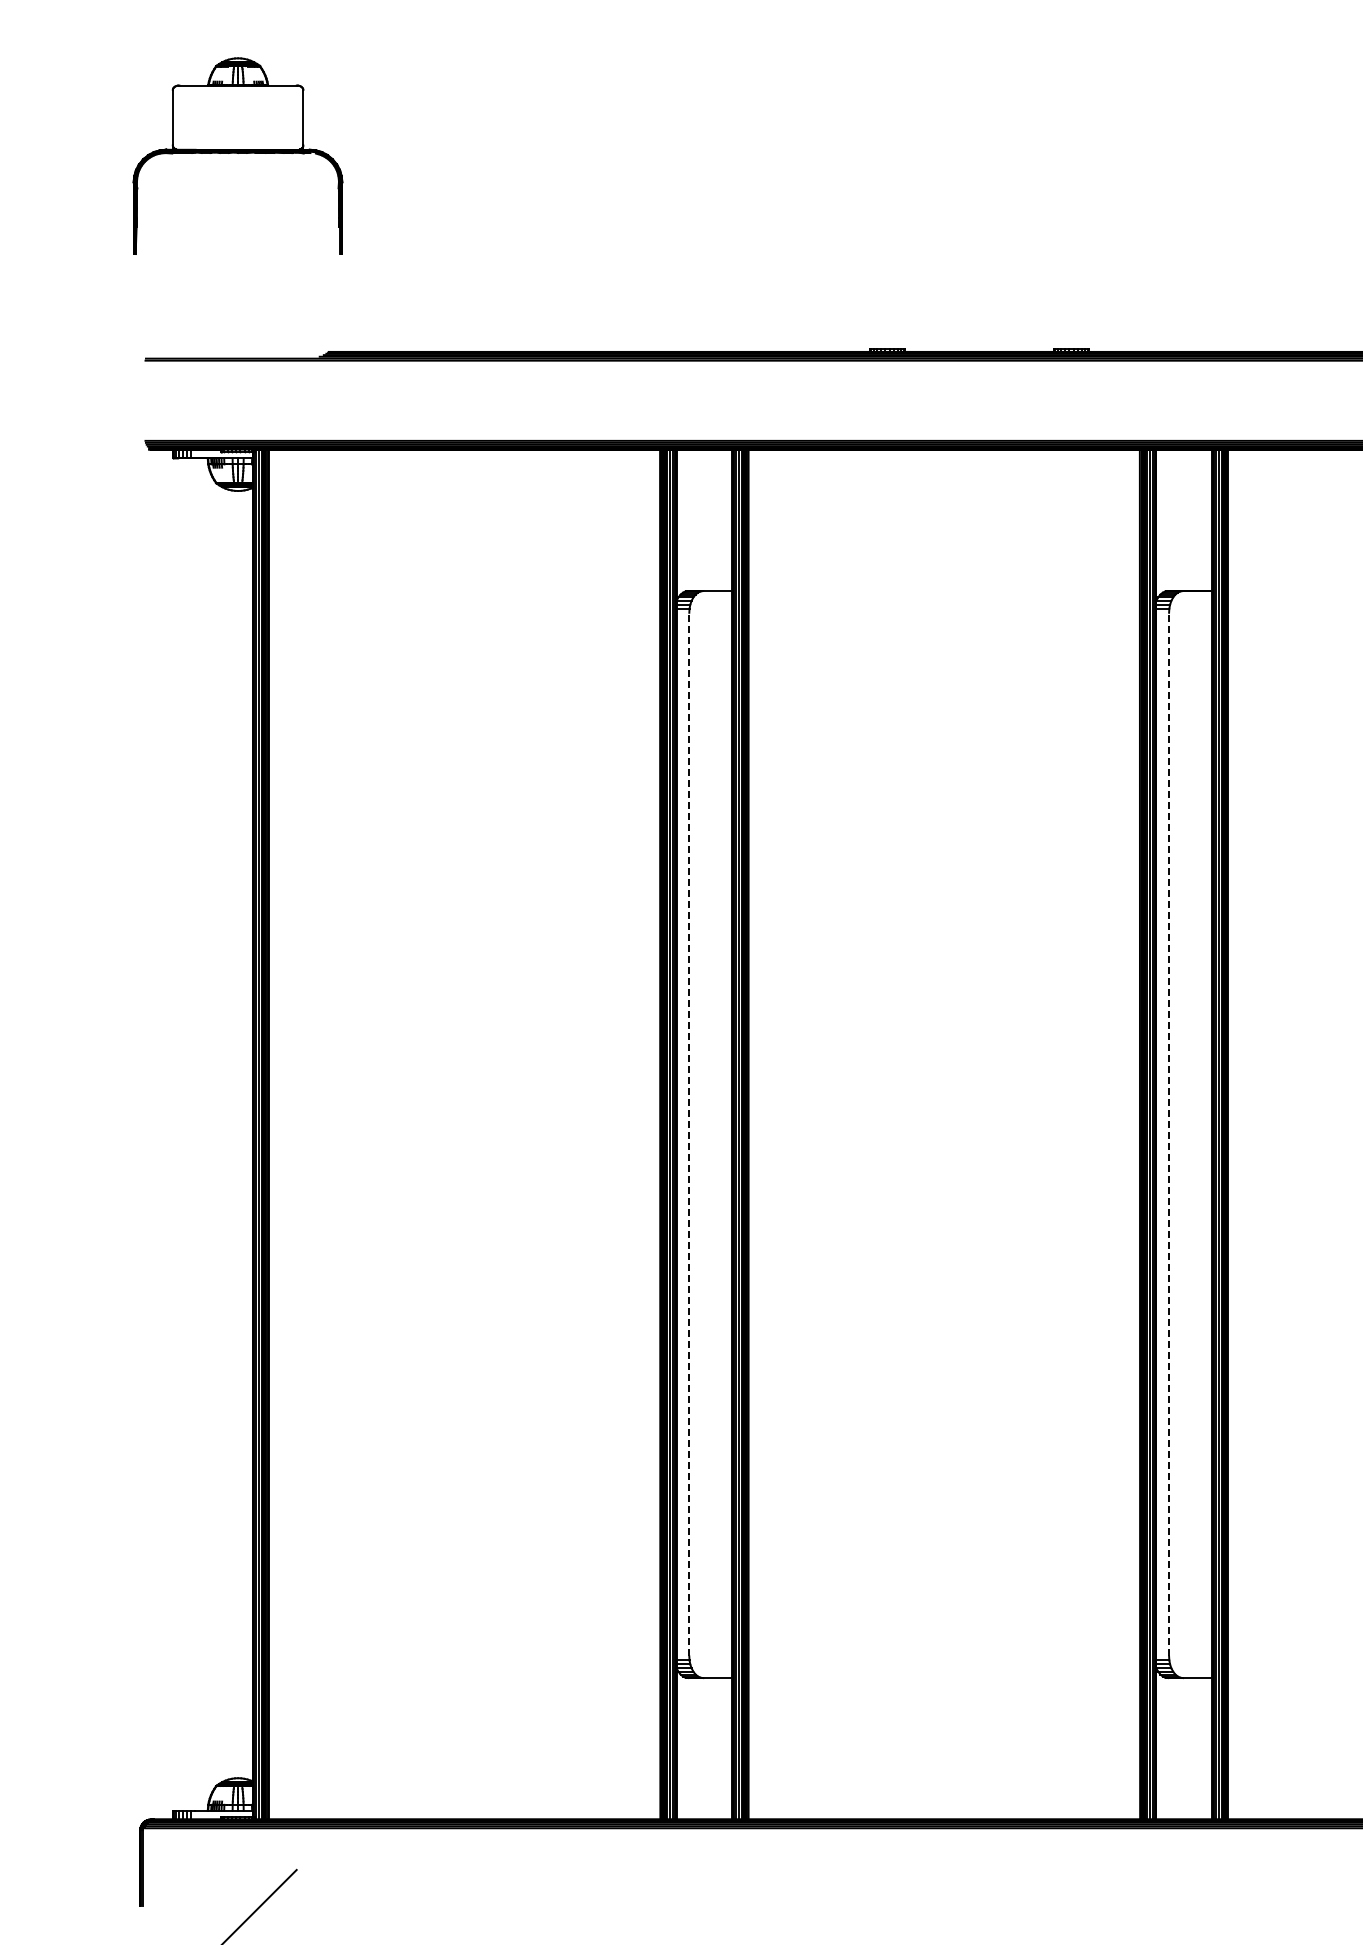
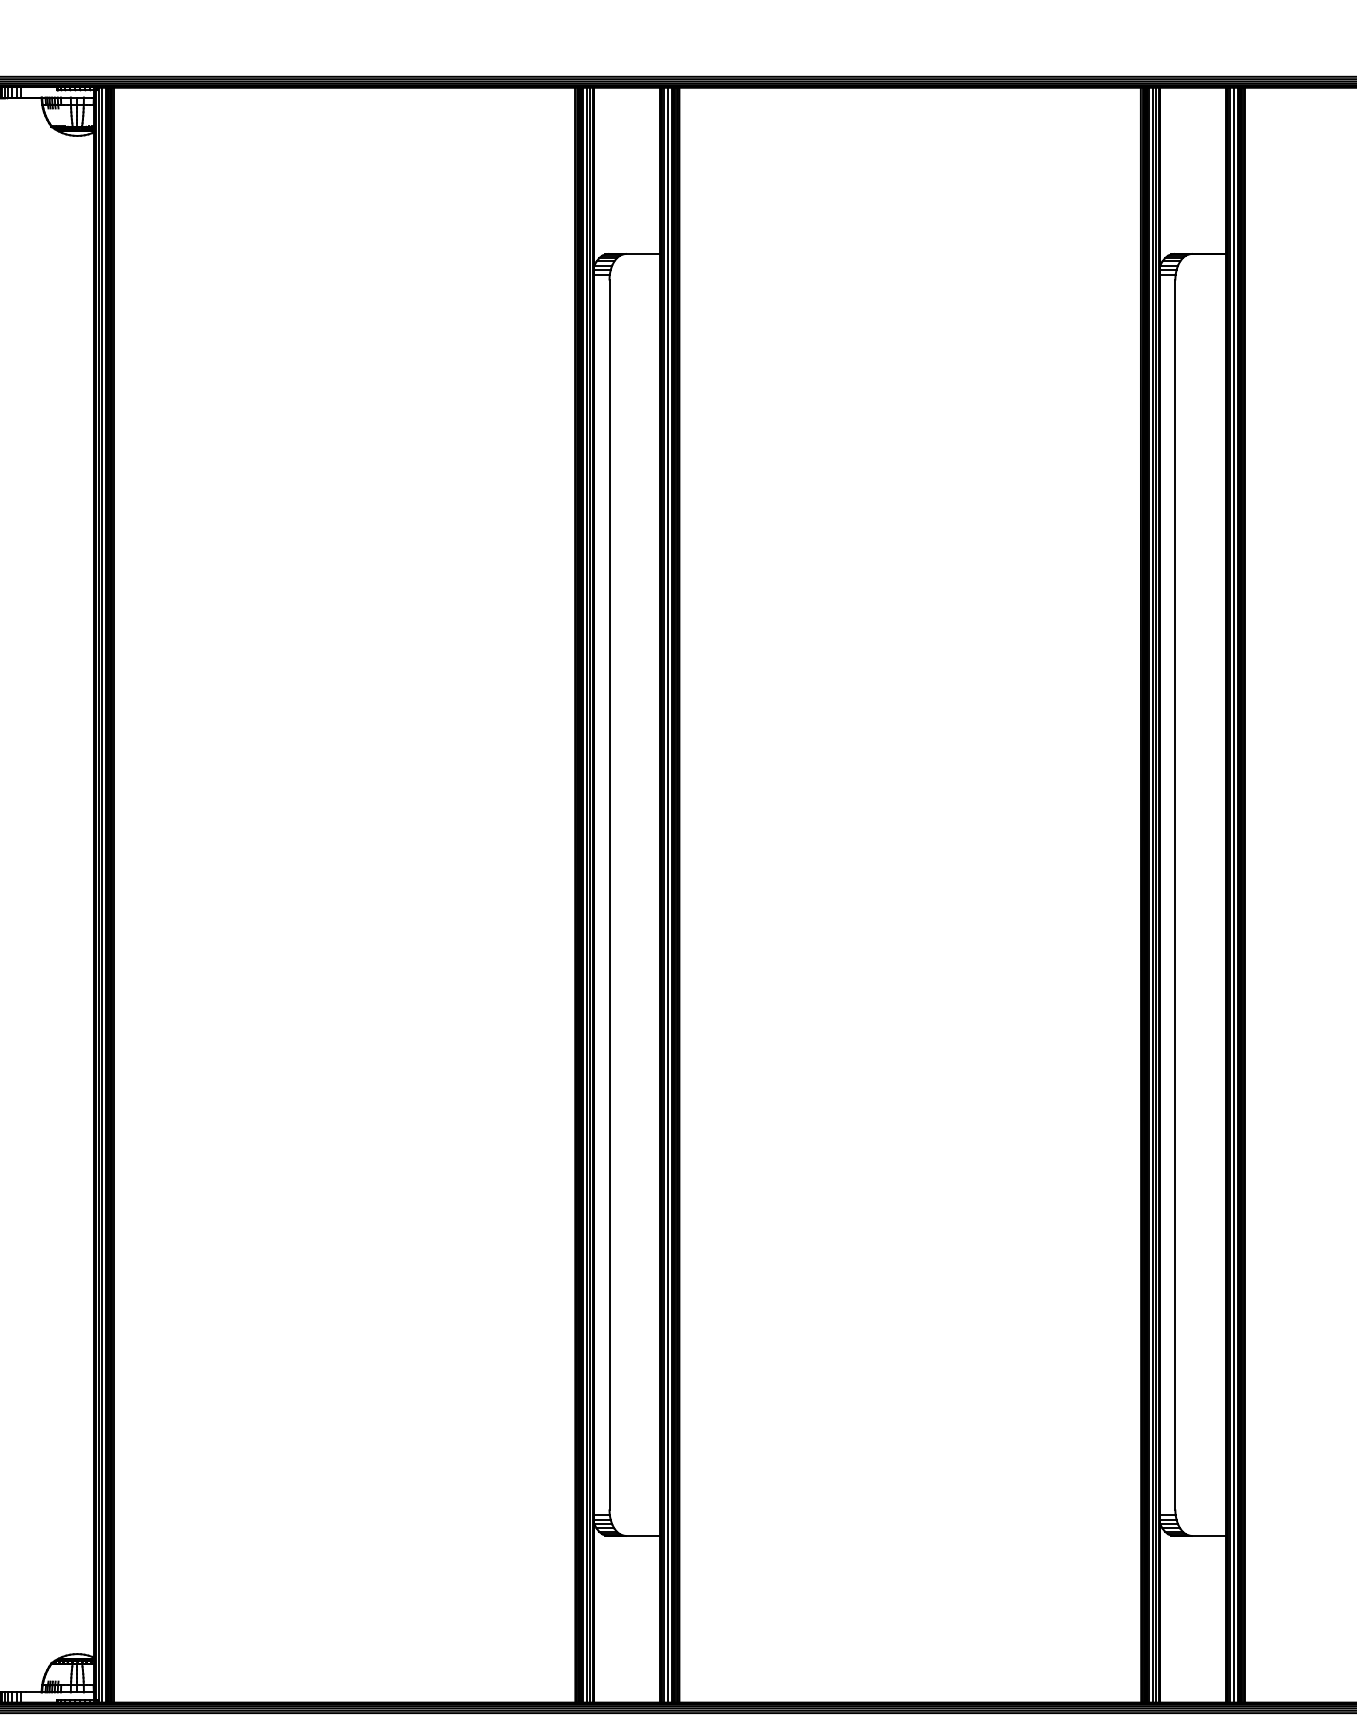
line: (689, 1134) -> (609, 894), dashed -> solid
line: (1169, 1134) -> (1175, 894), dashed -> solid

